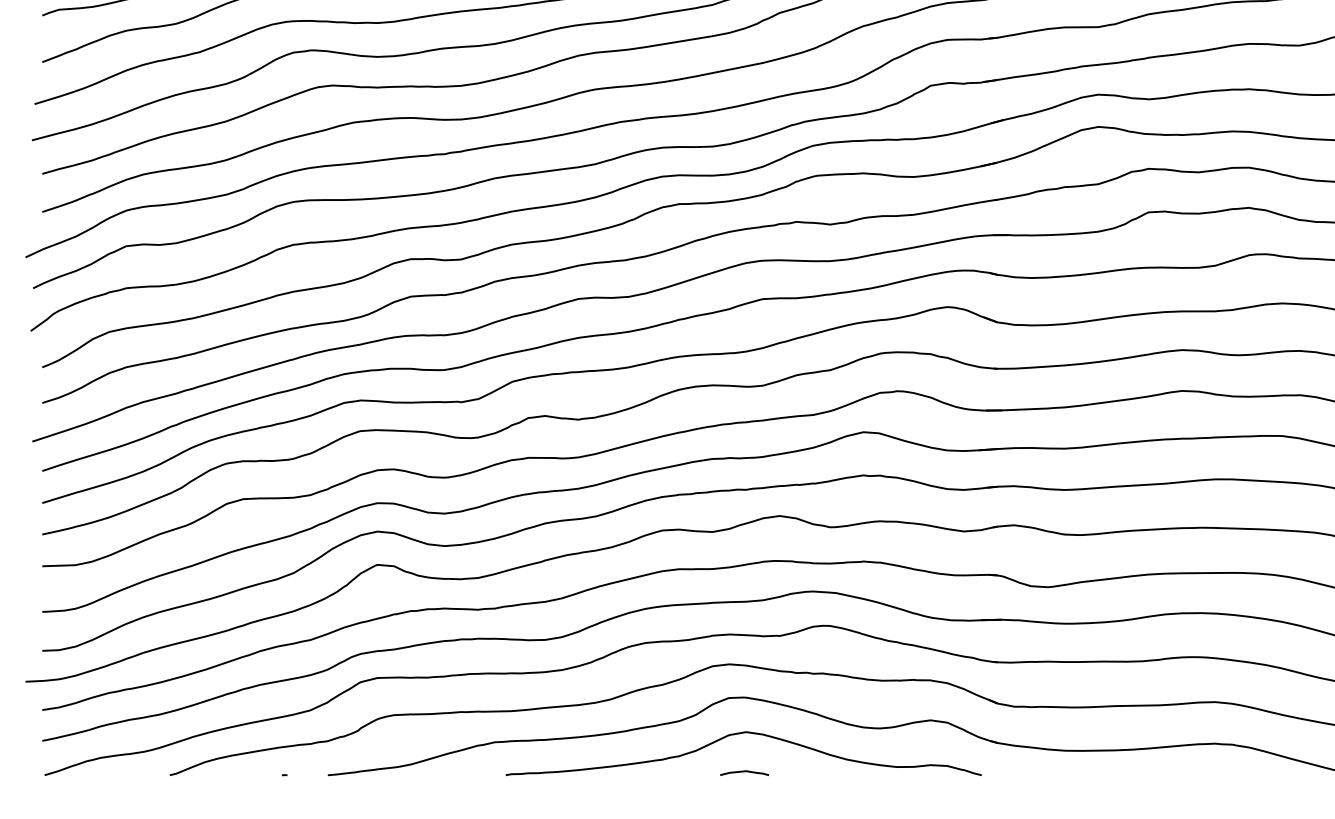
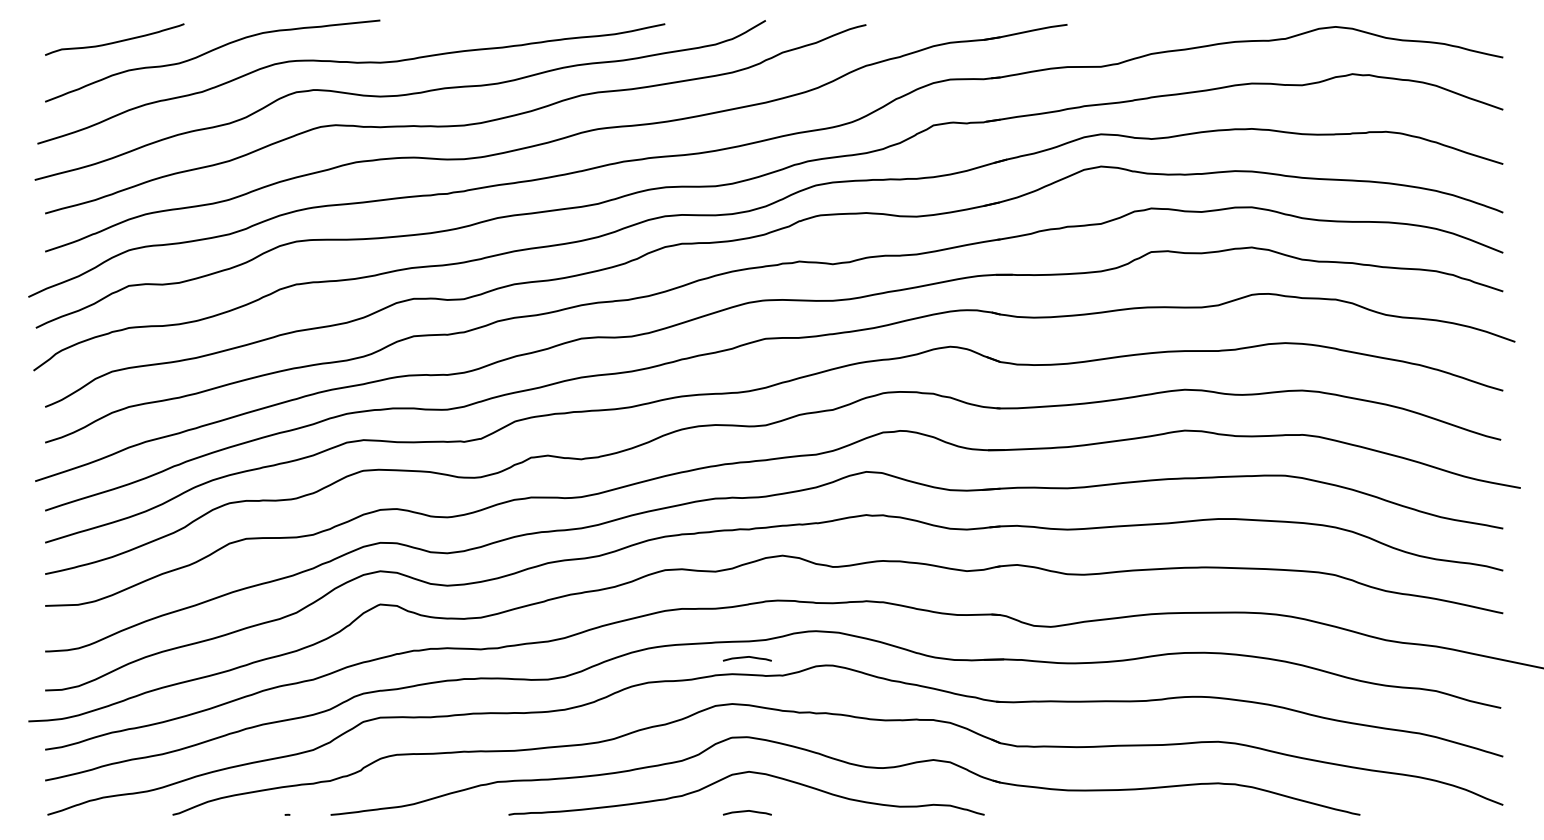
curve: (743, 617) -> (746, 657), added

